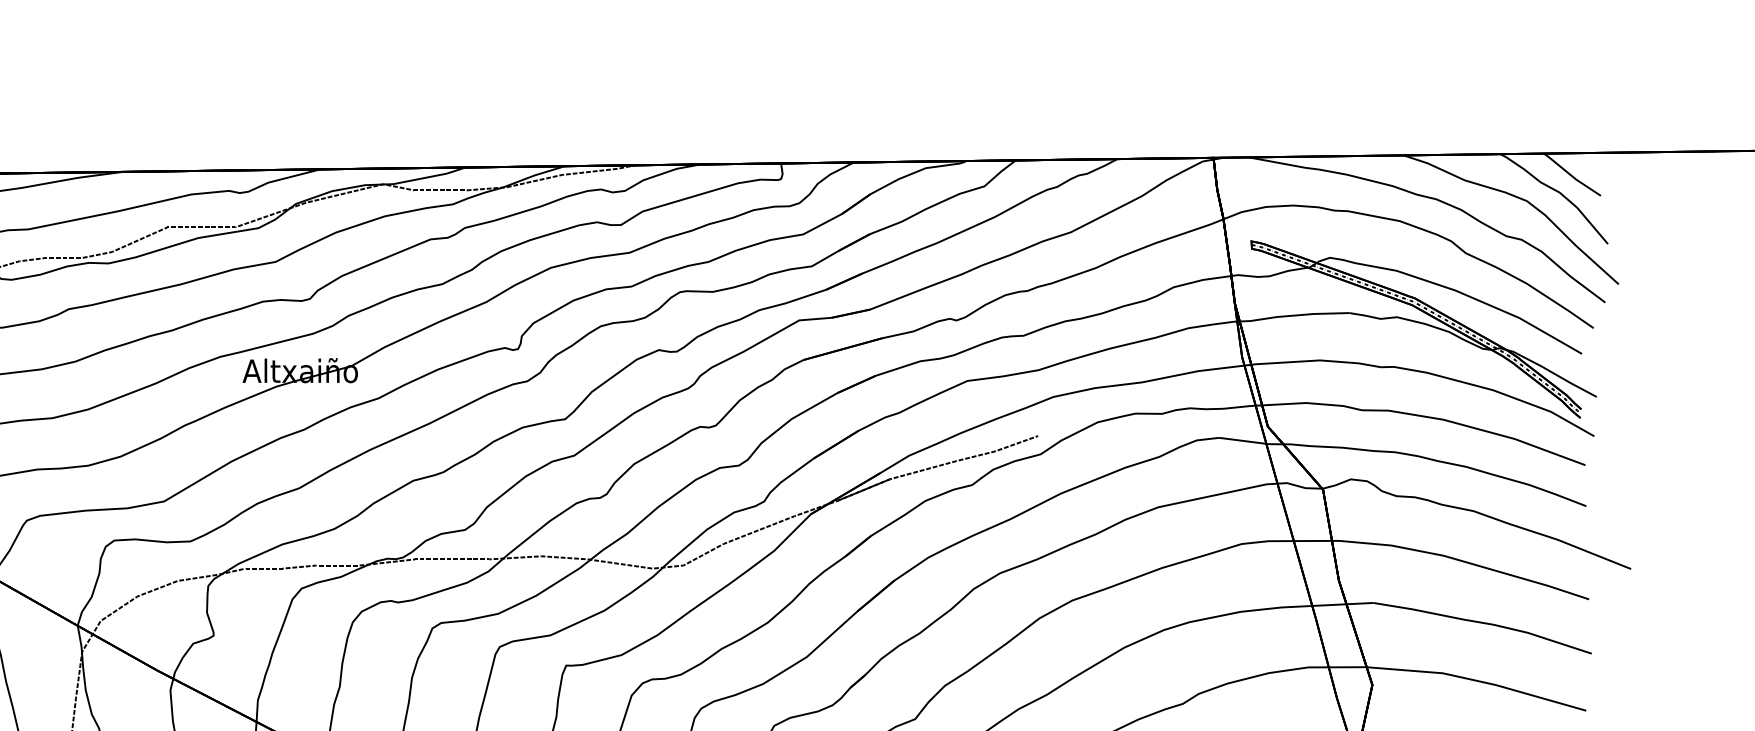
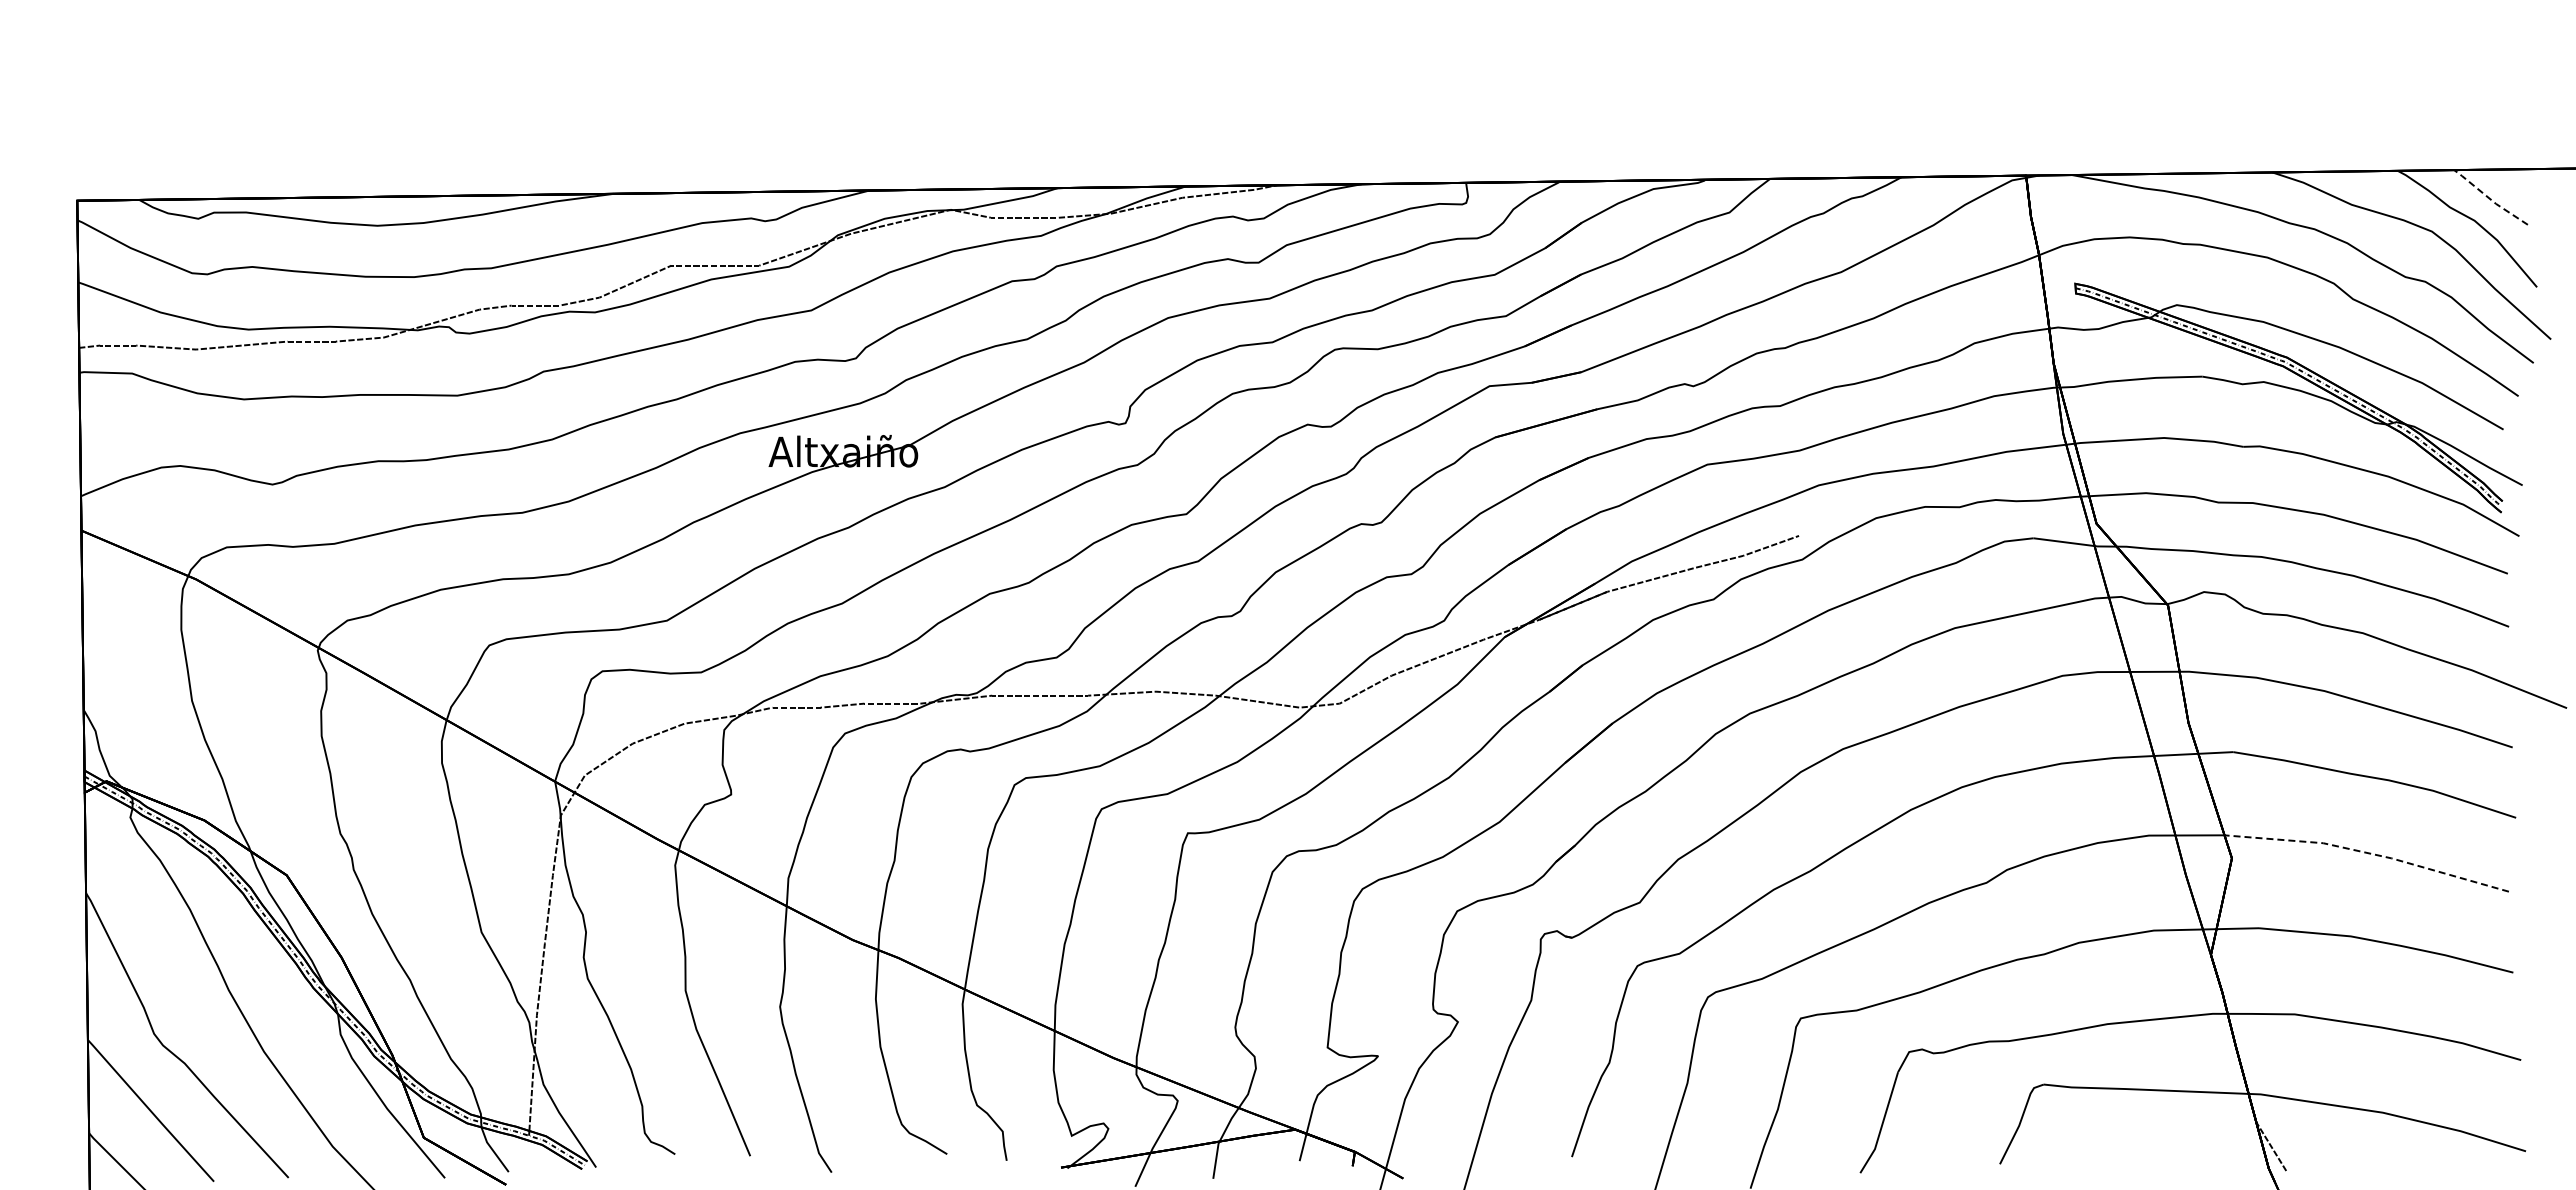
line: (1571, 175) -> (2489, 198), solid -> dashed
line: (1477, 681) -> (2367, 853), solid -> dashed

